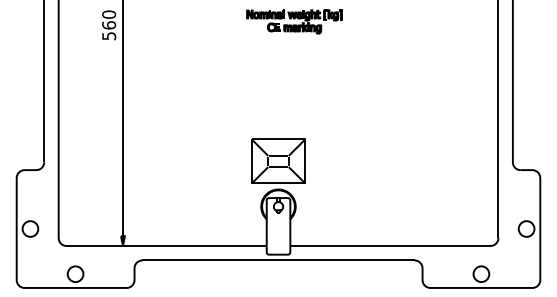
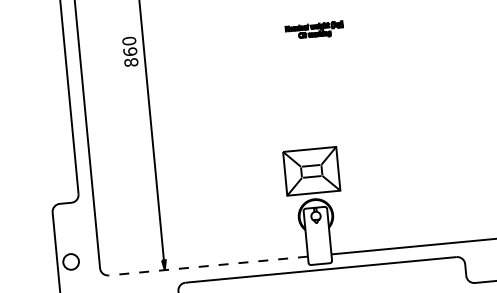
part: (294, 21) -> (314, 30), size x0.6
text: (109, 36) -> (131, 62), 560 -> 860
line: (166, 246) -> (208, 266), solid -> dashed

